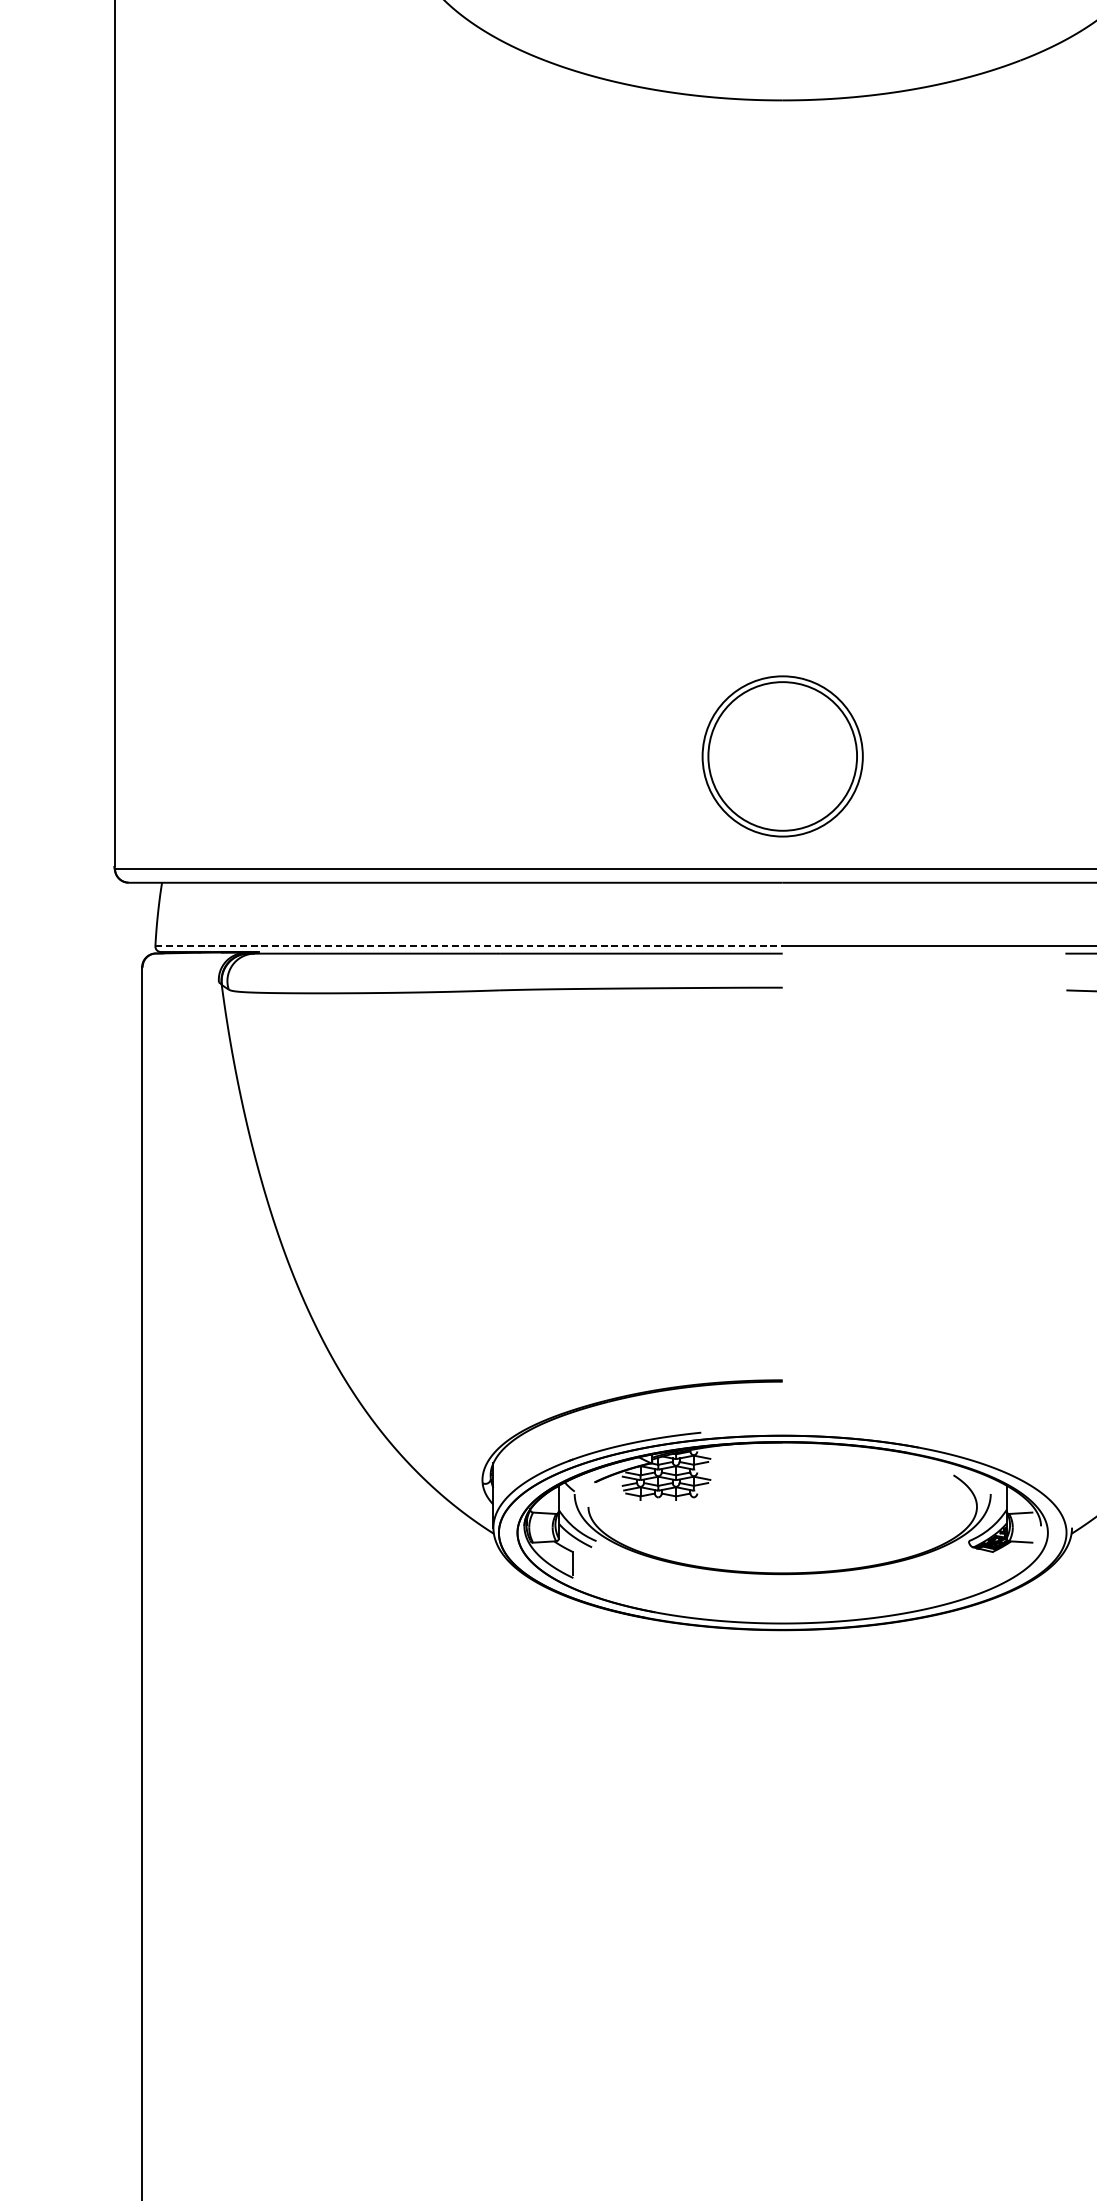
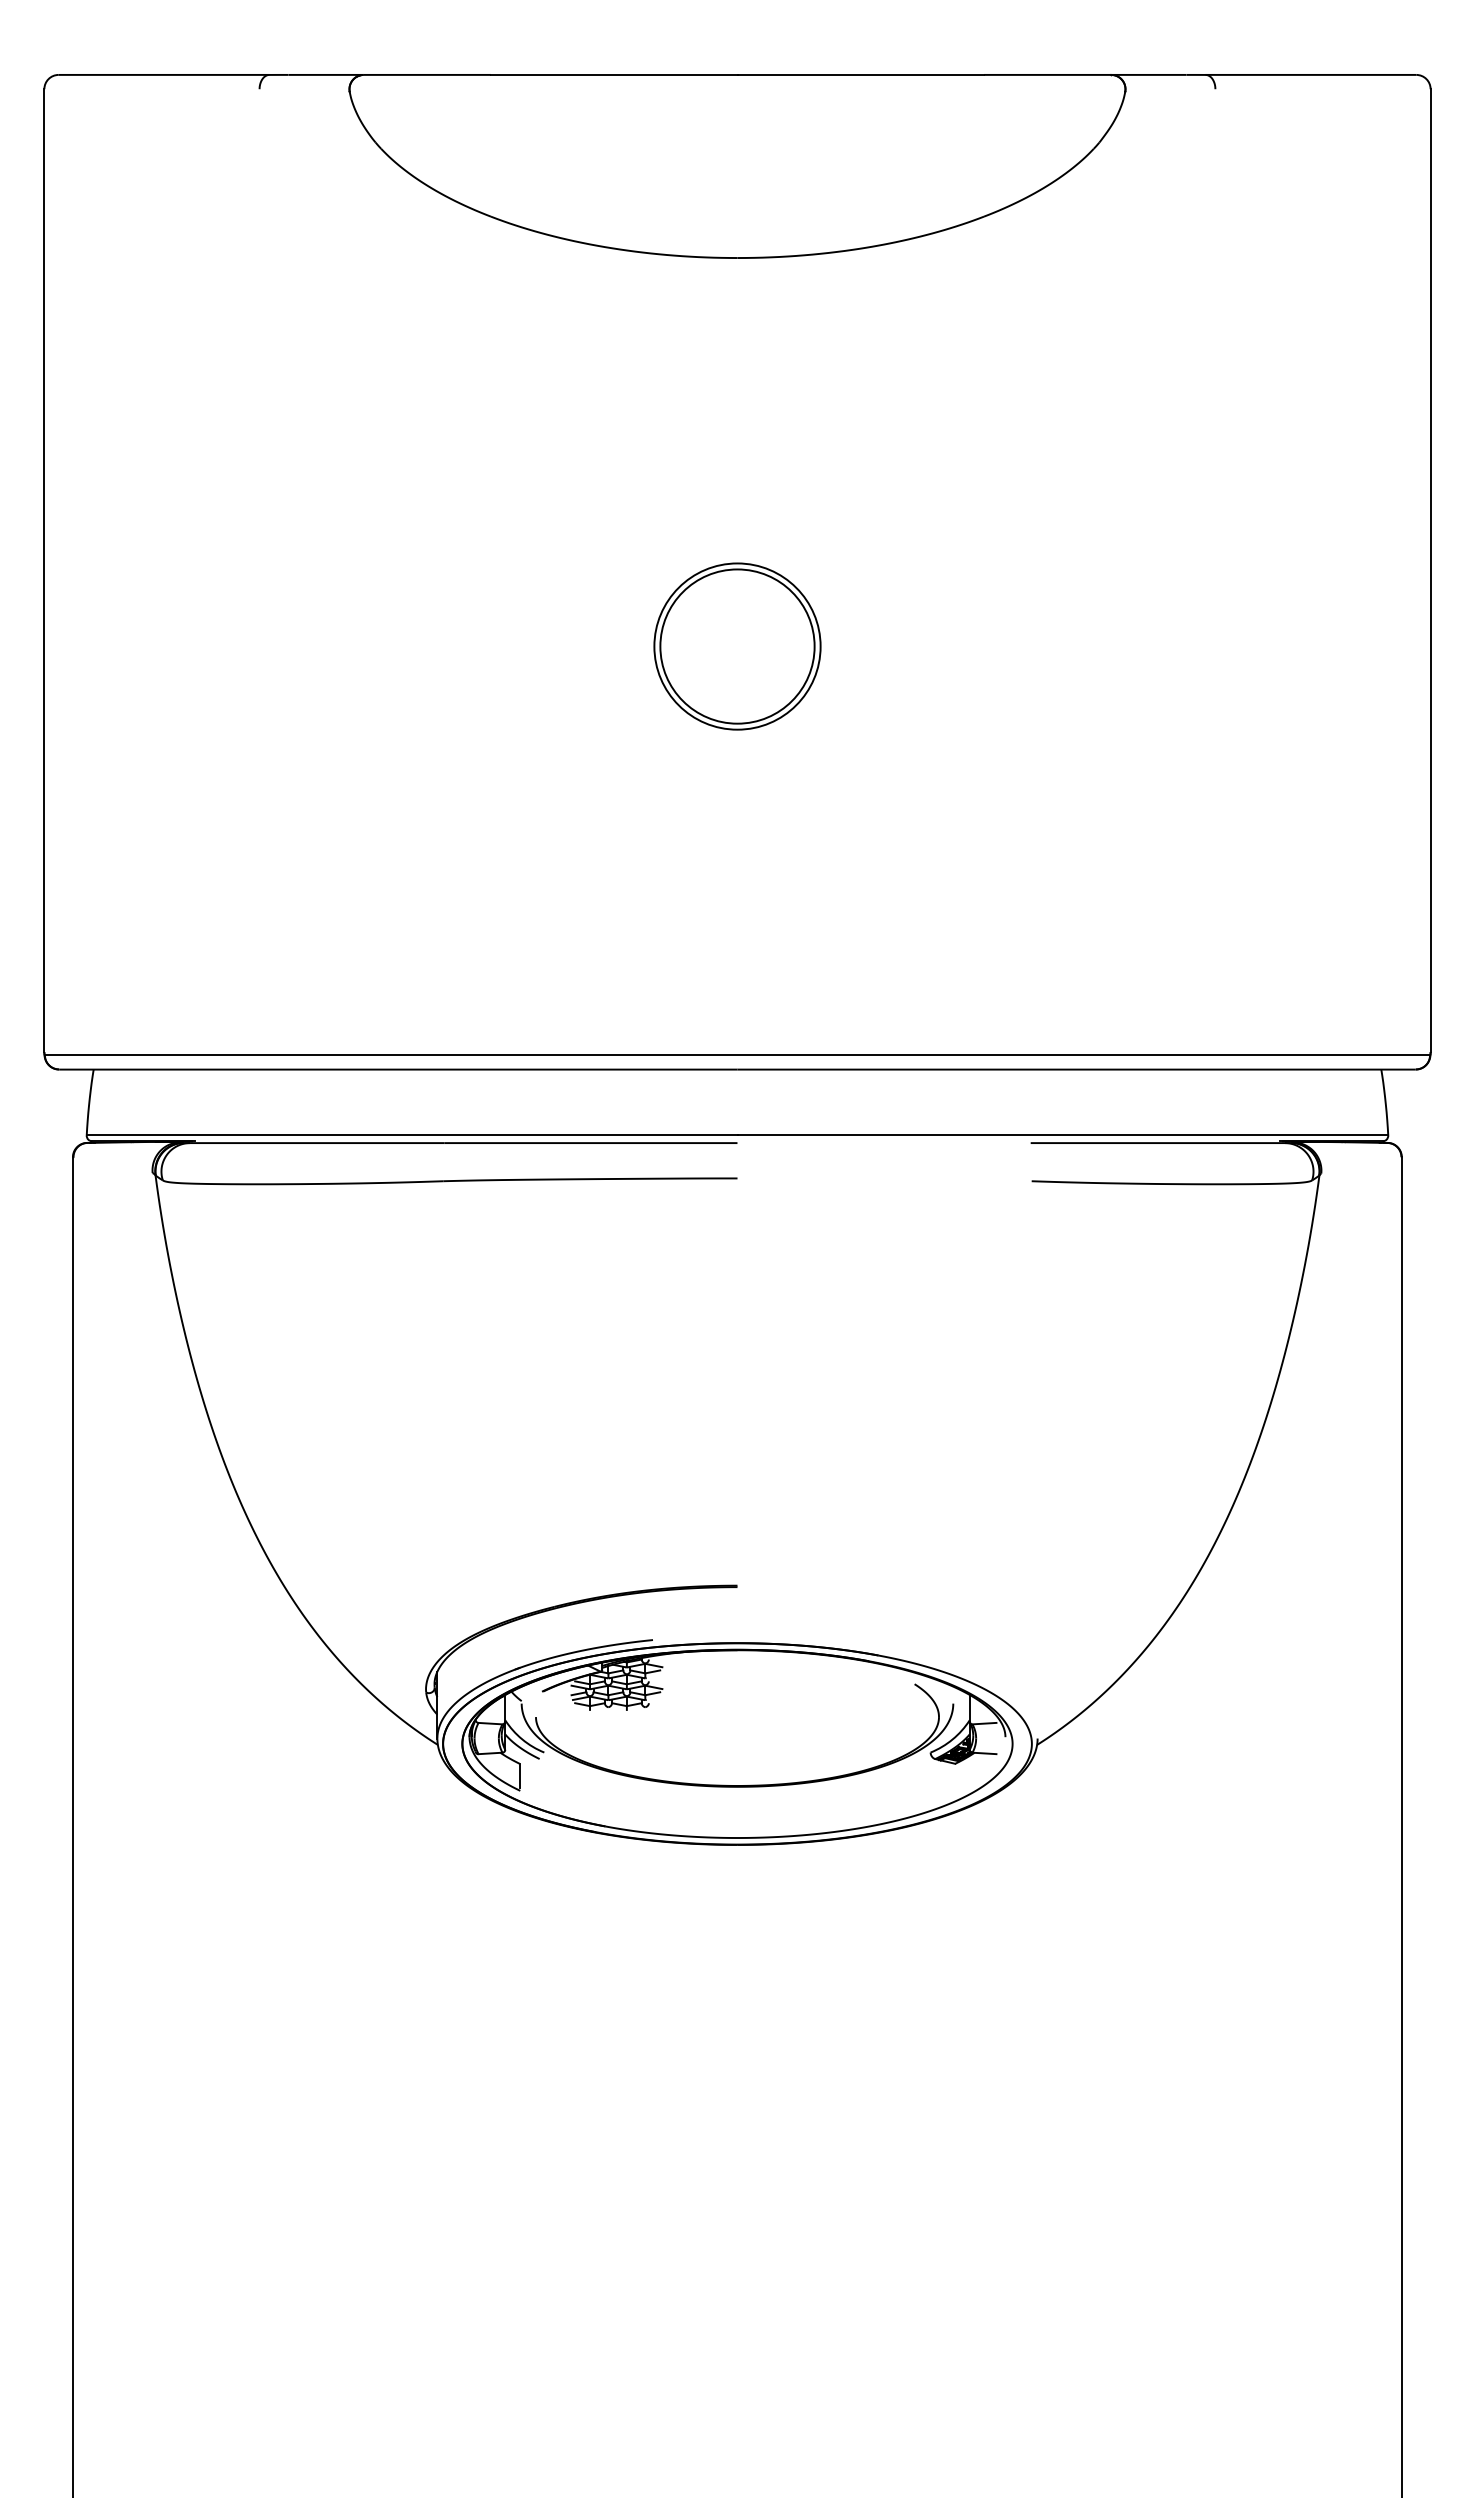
part: (782, 756) -> (737, 646), moved
line: (469, 946) -> (412, 1135), dashed -> solid

